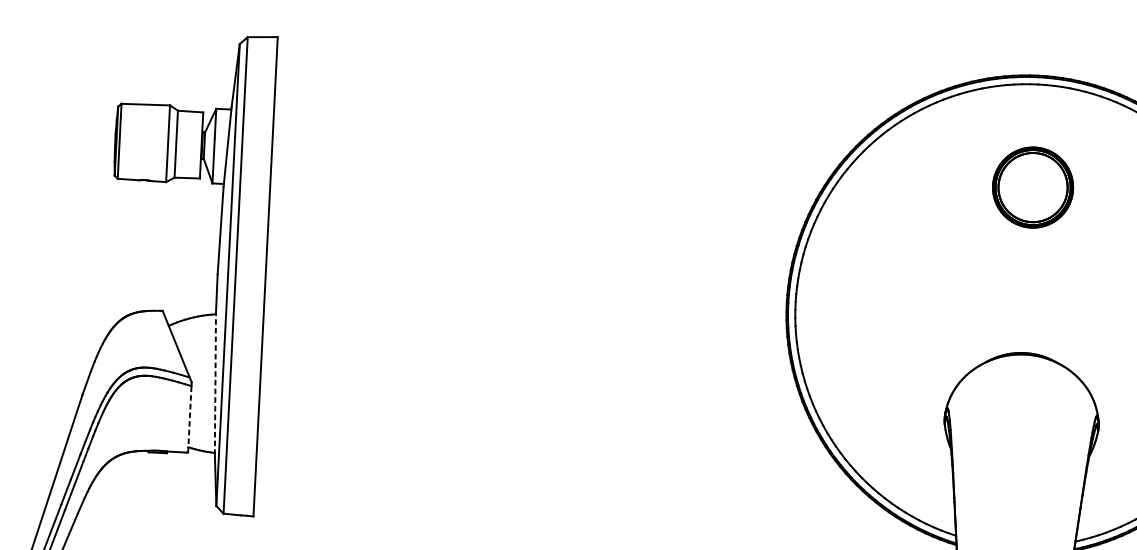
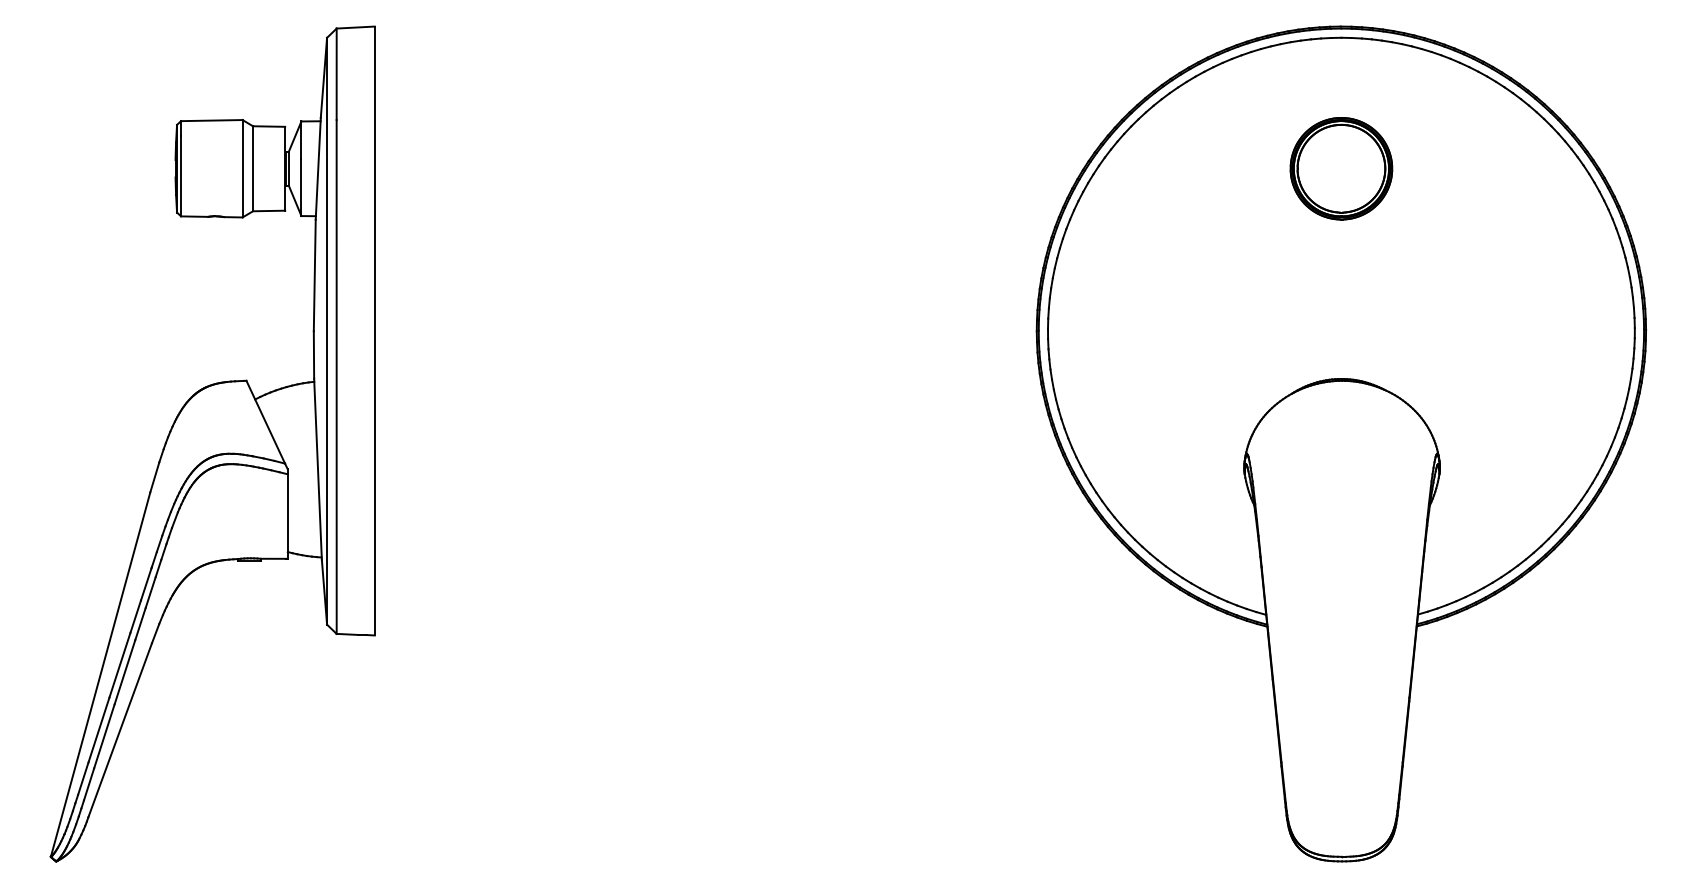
line: (215, 383) -> (318, 469), dashed -> solid
line: (189, 419) -> (287, 516), dashed -> solid

